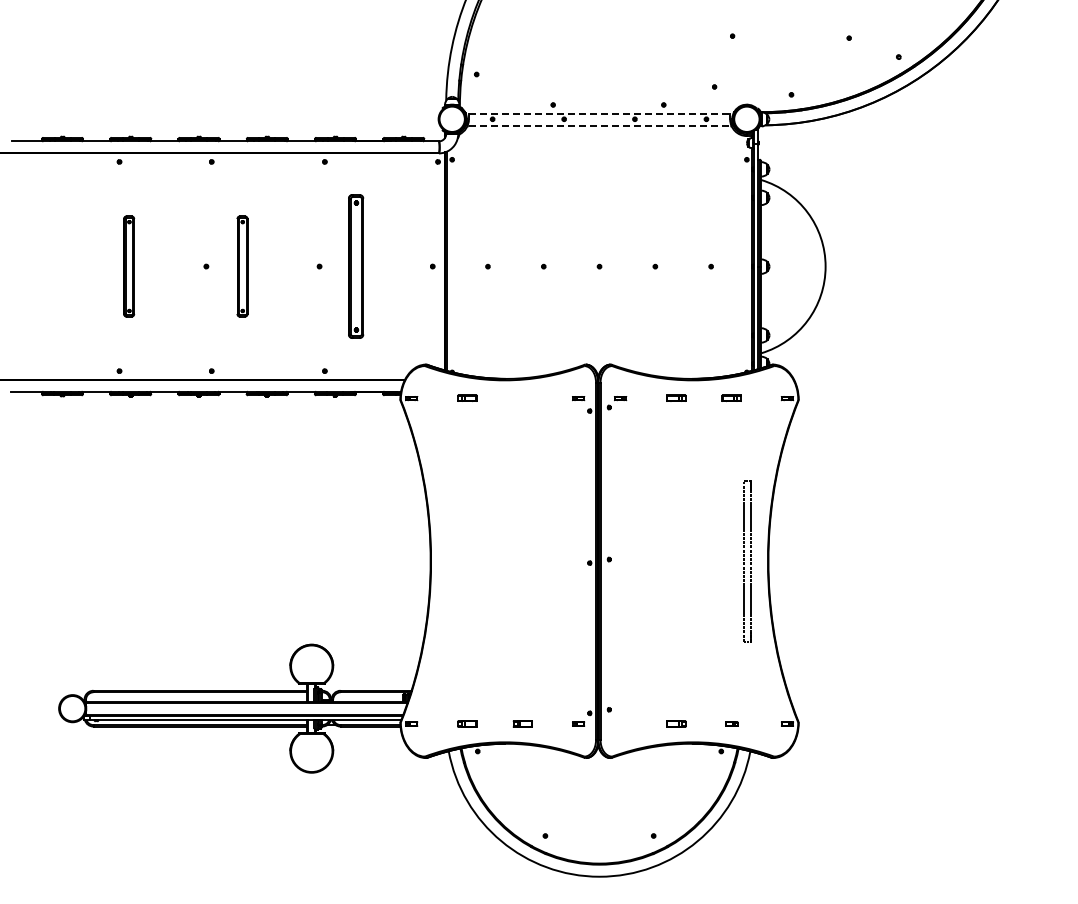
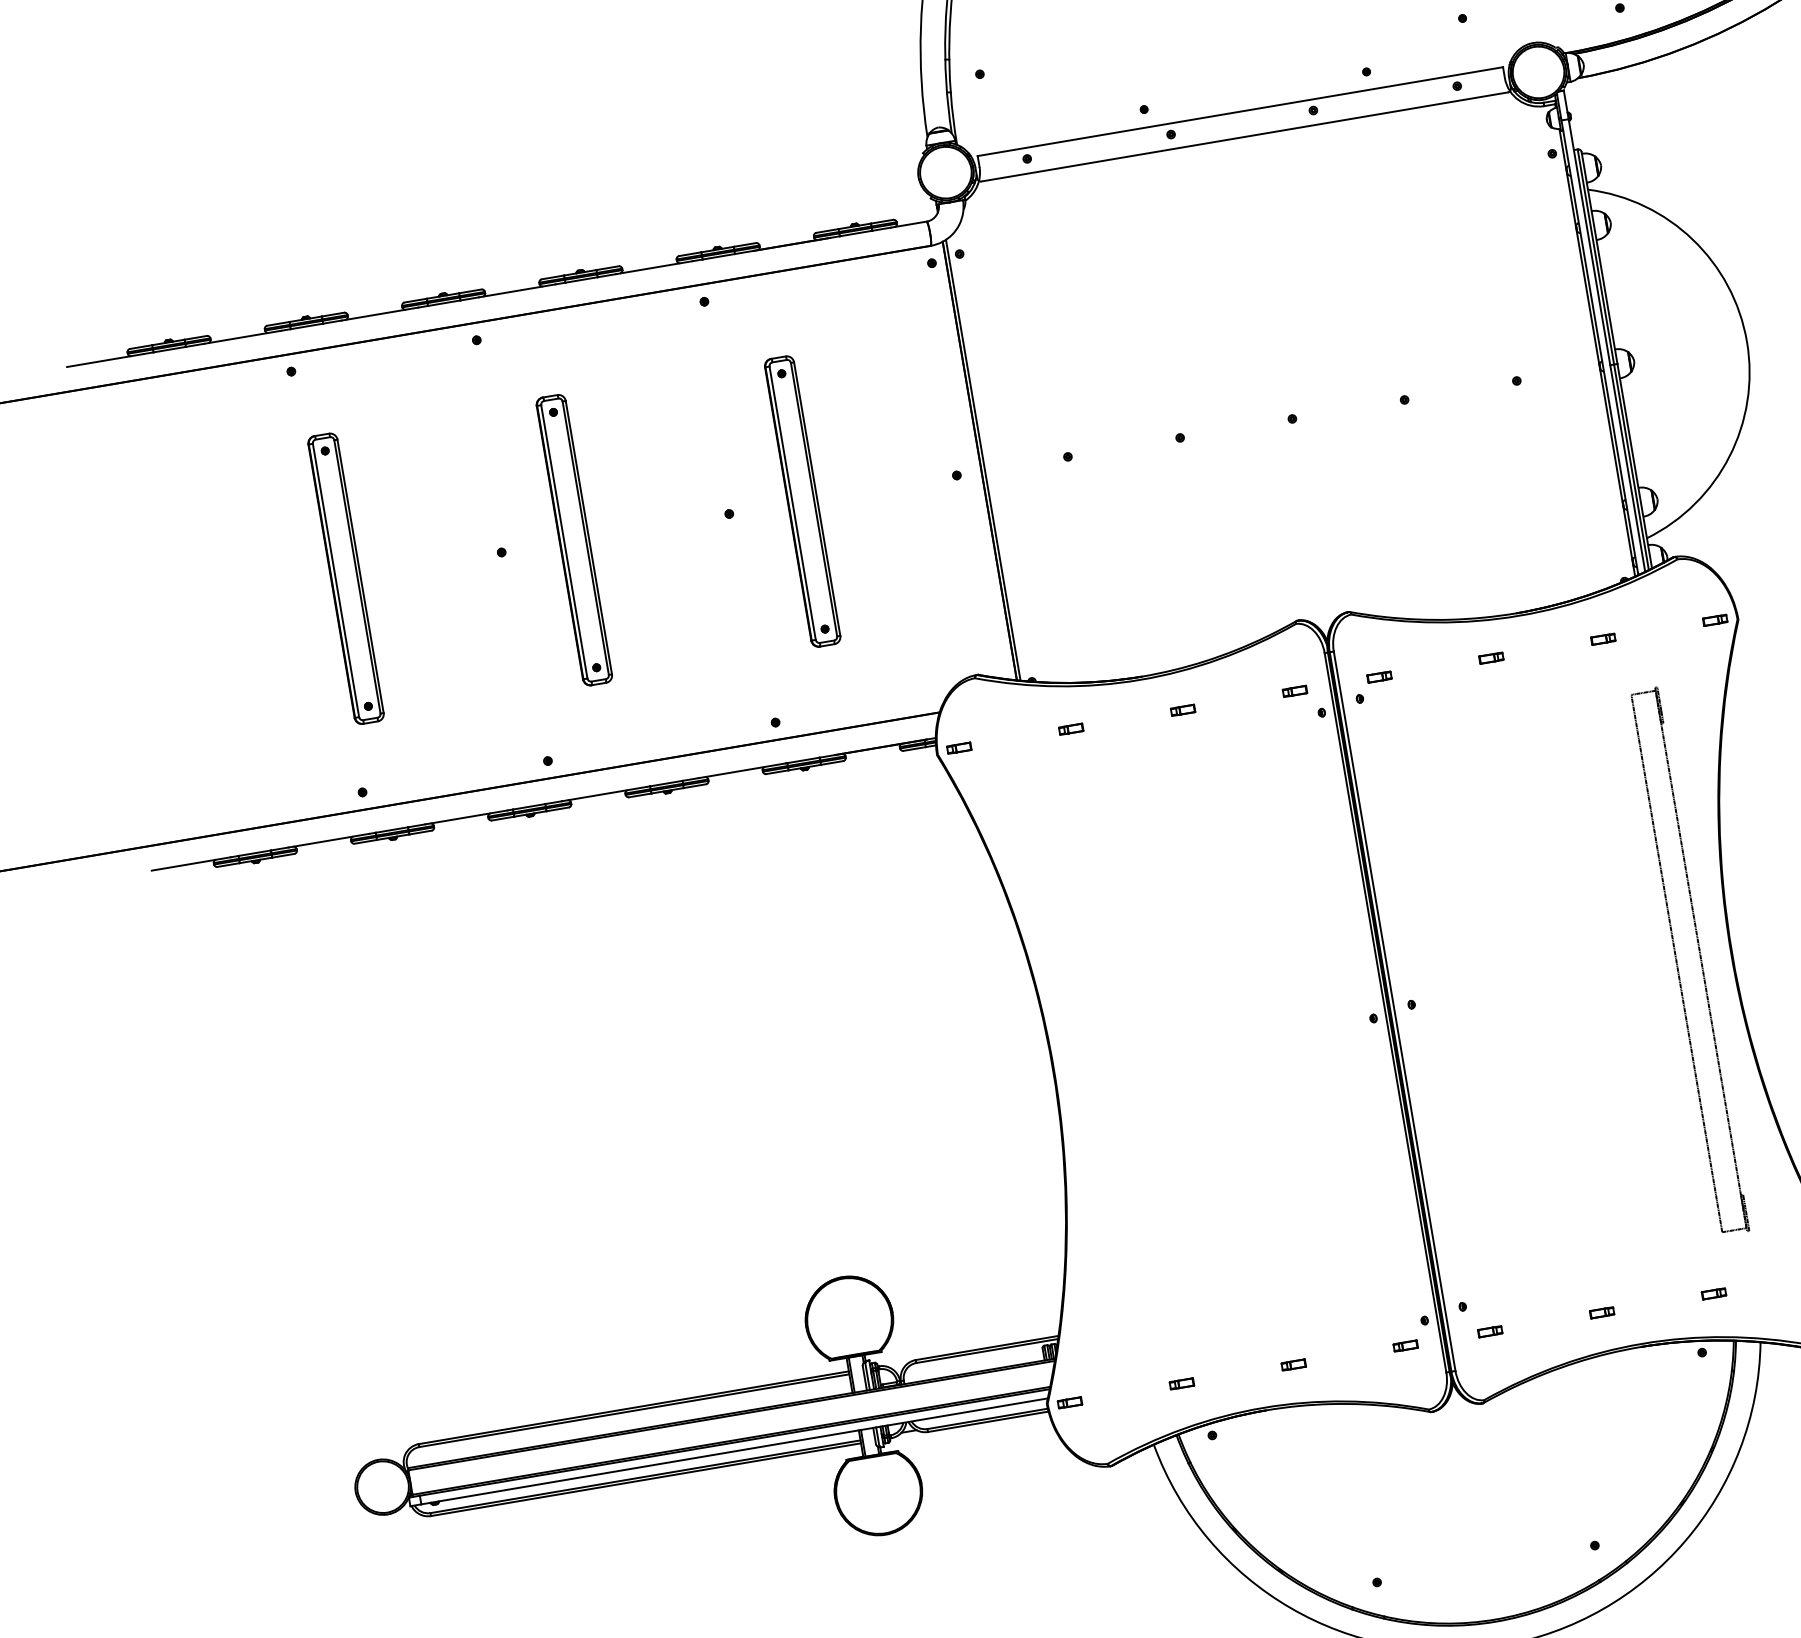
line: (599, 113) -> (1240, 110), dashed -> solid
line: (599, 126) -> (1244, 137), dashed -> solid
part: (129, 266) -> (346, 578), size x1.43
part: (242, 266) -> (574, 540), size x1.43
part: (466, 398) -> (1069, 729), size x0.62
part: (522, 398) -> (1182, 710), added
part: (675, 398) -> (1489, 658), size x0.62
part: (731, 398) -> (1602, 639), size x0.62
part: (747, 561) -> (1690, 961), size x1.67
part: (466, 723) -> (1180, 1383), size x0.62
part: (522, 723) -> (1292, 1363), size x0.62
part: (620, 723) -> (1489, 1330), added
part: (675, 723) -> (1600, 1311), size x0.62

